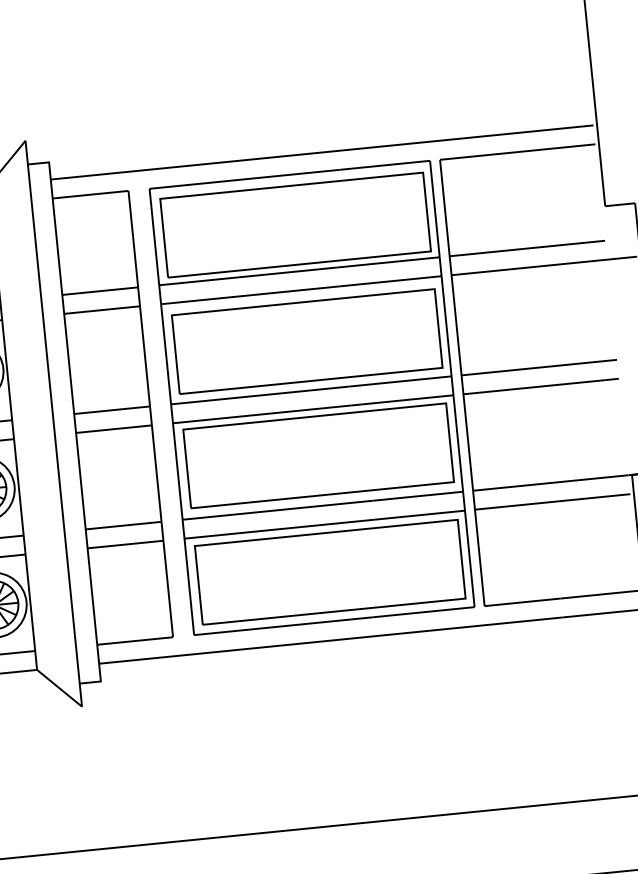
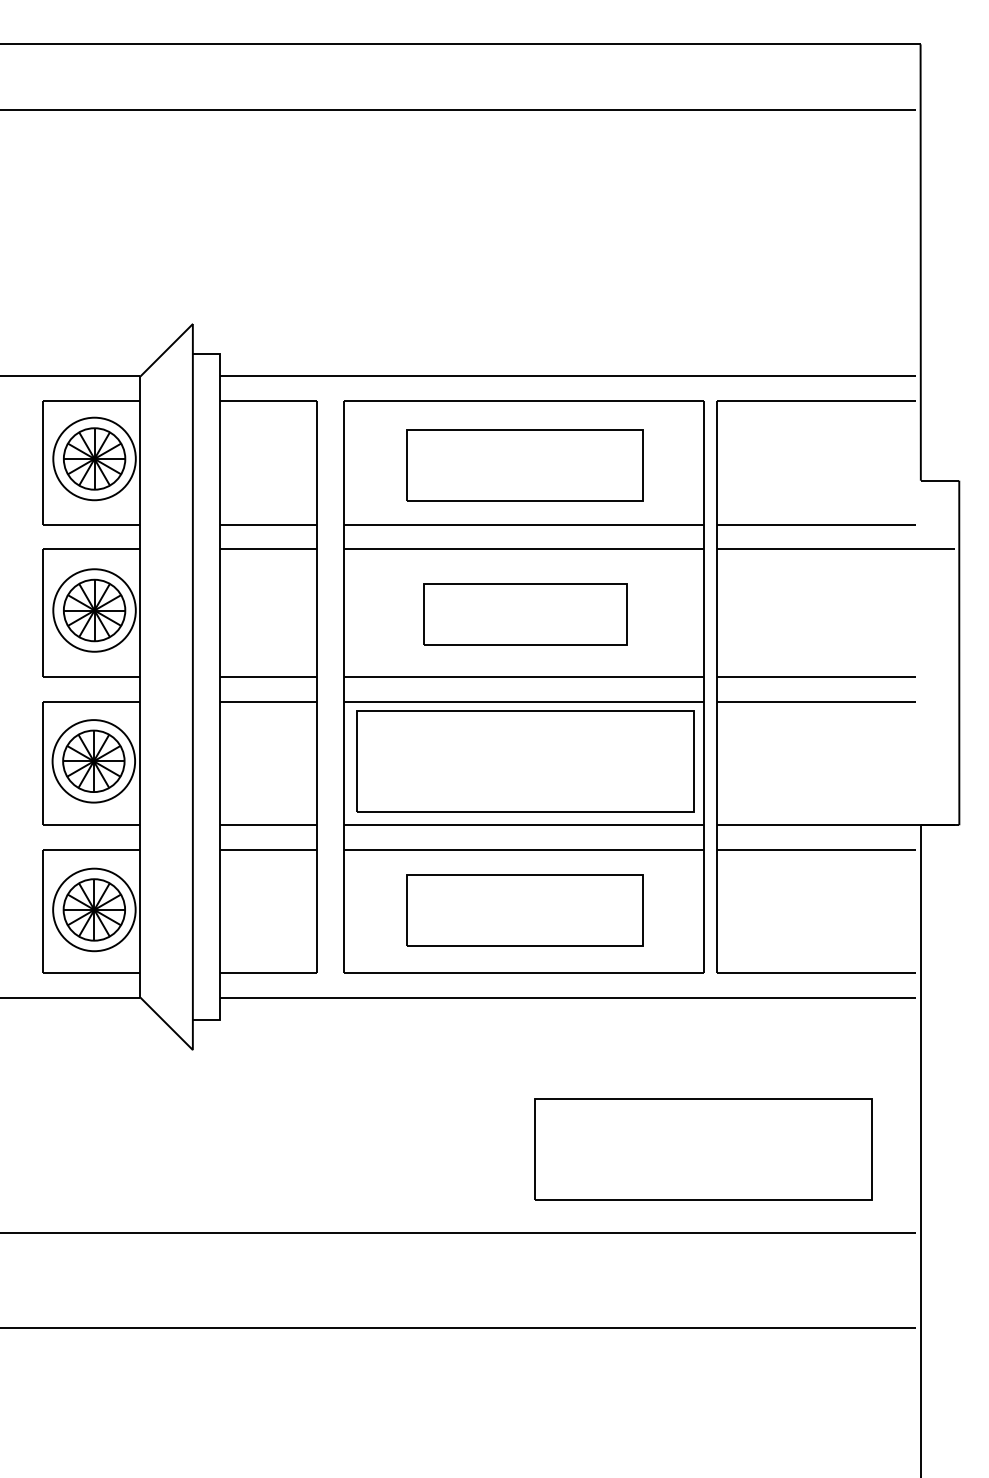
part: (295, 225) -> (525, 465), size x0.7
part: (307, 341) -> (525, 614), size x0.6
part: (330, 572) -> (525, 910), size x0.7
part: (487, 744) -> (703, 1149), added

